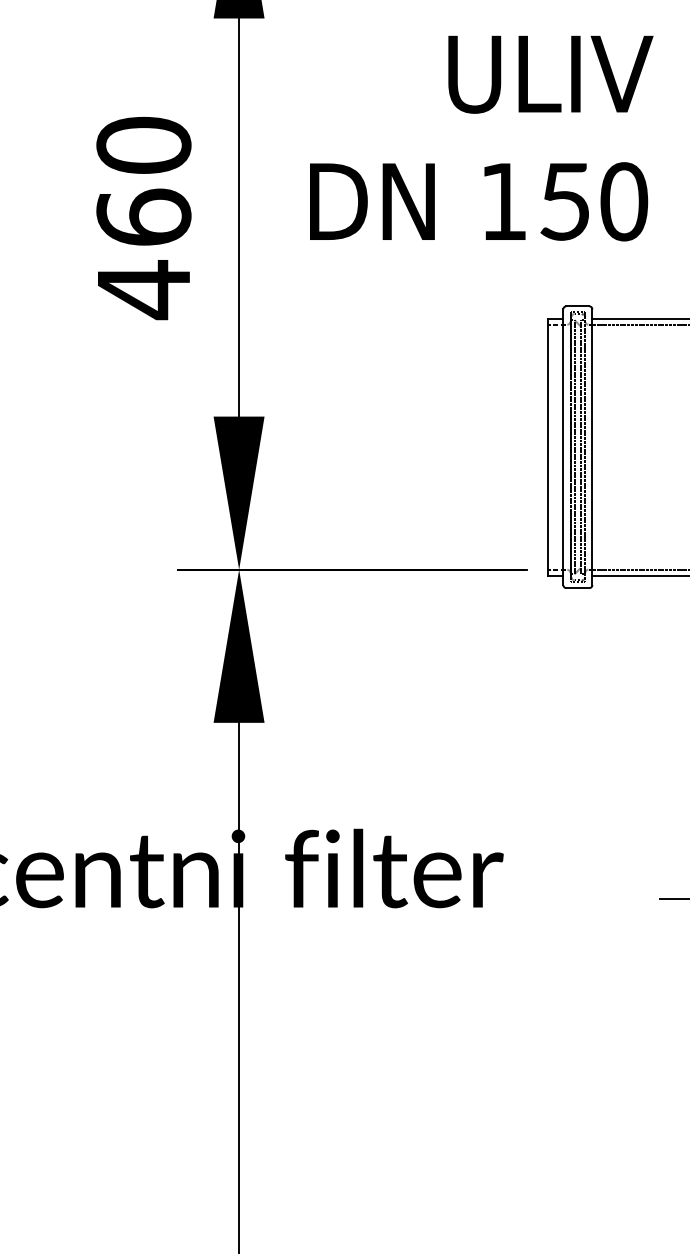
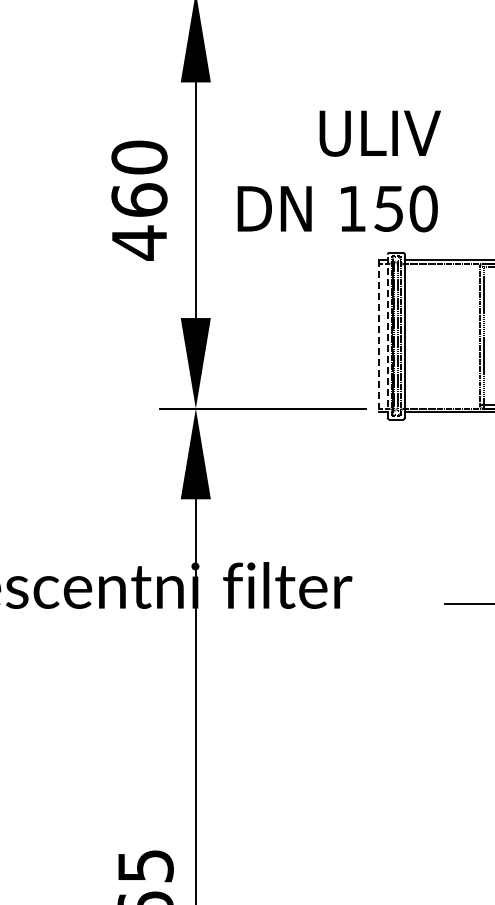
text: (480, 138) -> (338, 171), moved
line: (547, 447) -> (378, 336), solid -> dashed
line: (562, 447) -> (387, 336), solid -> dashed

